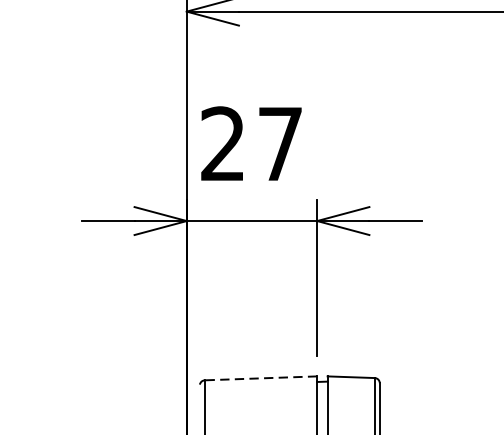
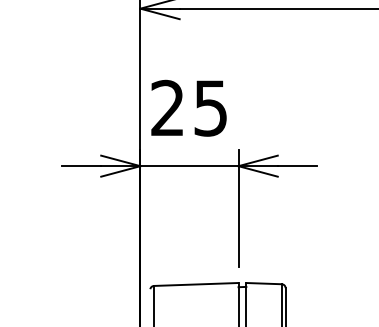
text: (279, 144) -> (210, 108), 27 -> 25
line: (259, 378) -> (195, 284), dashed -> solid

